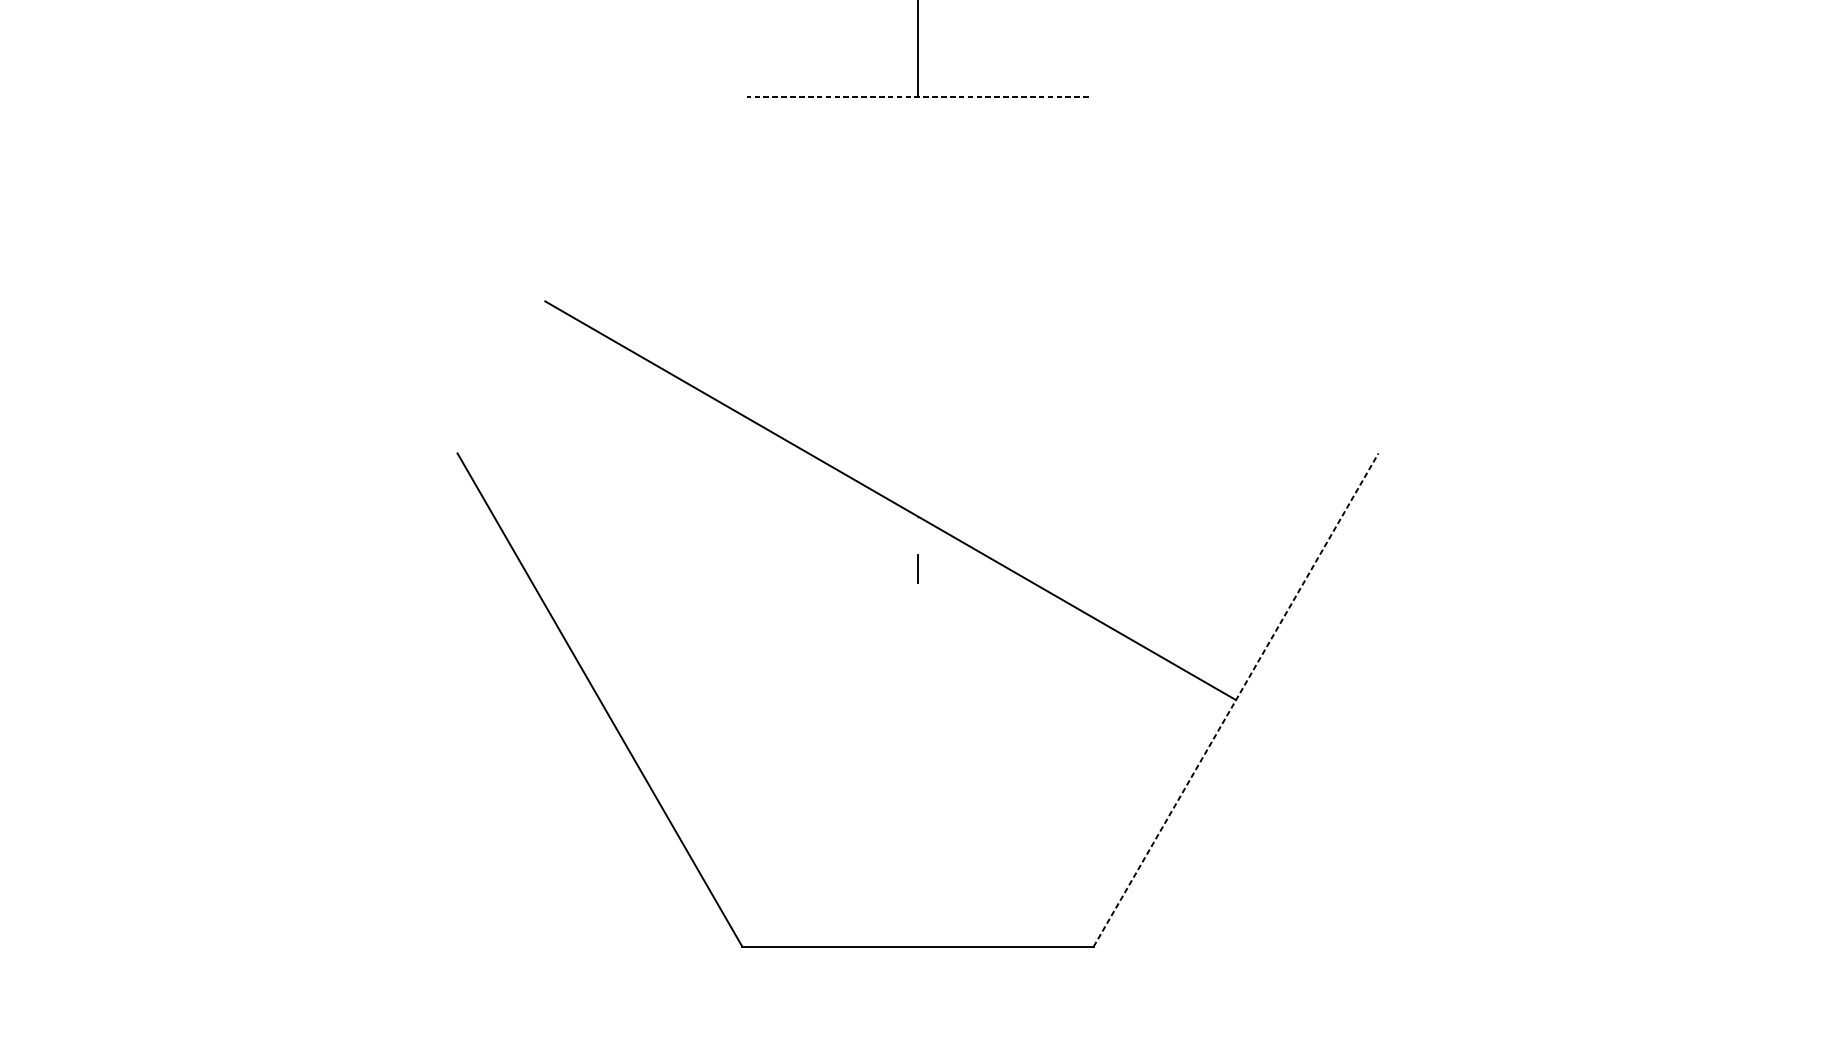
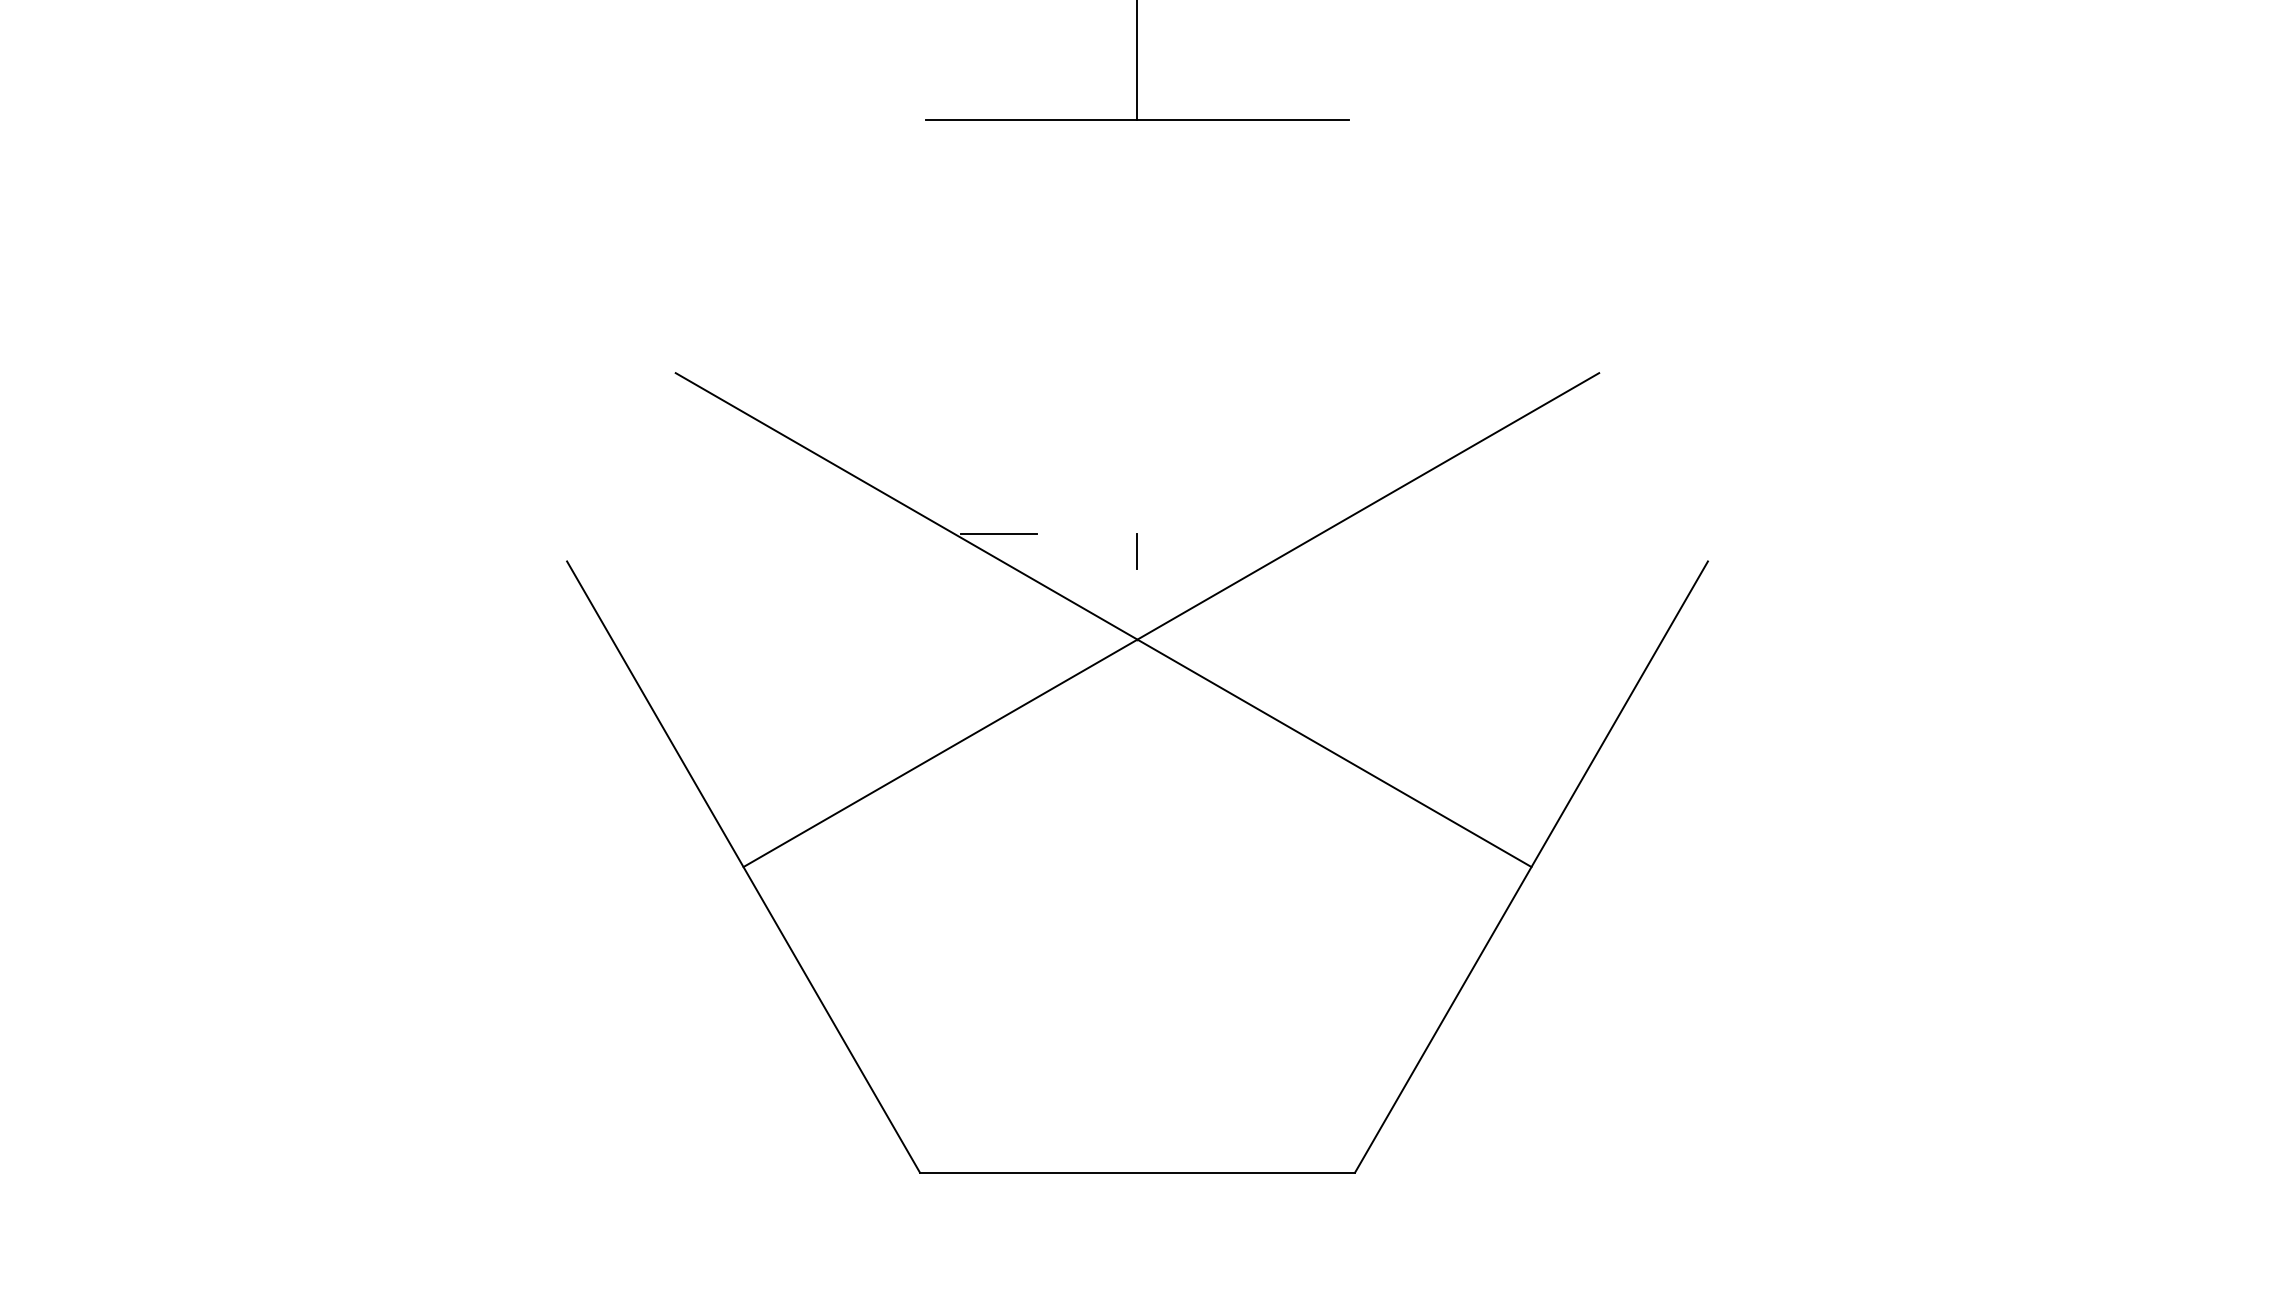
line: (918, 97) -> (1137, 120), dashed -> solid
line: (806, 430) -> (999, 533), added
line: (945, 501) -> (1171, 620), added
line: (917, 568) -> (1136, 551), moved
line: (1236, 700) -> (1531, 867), dashed -> solid

